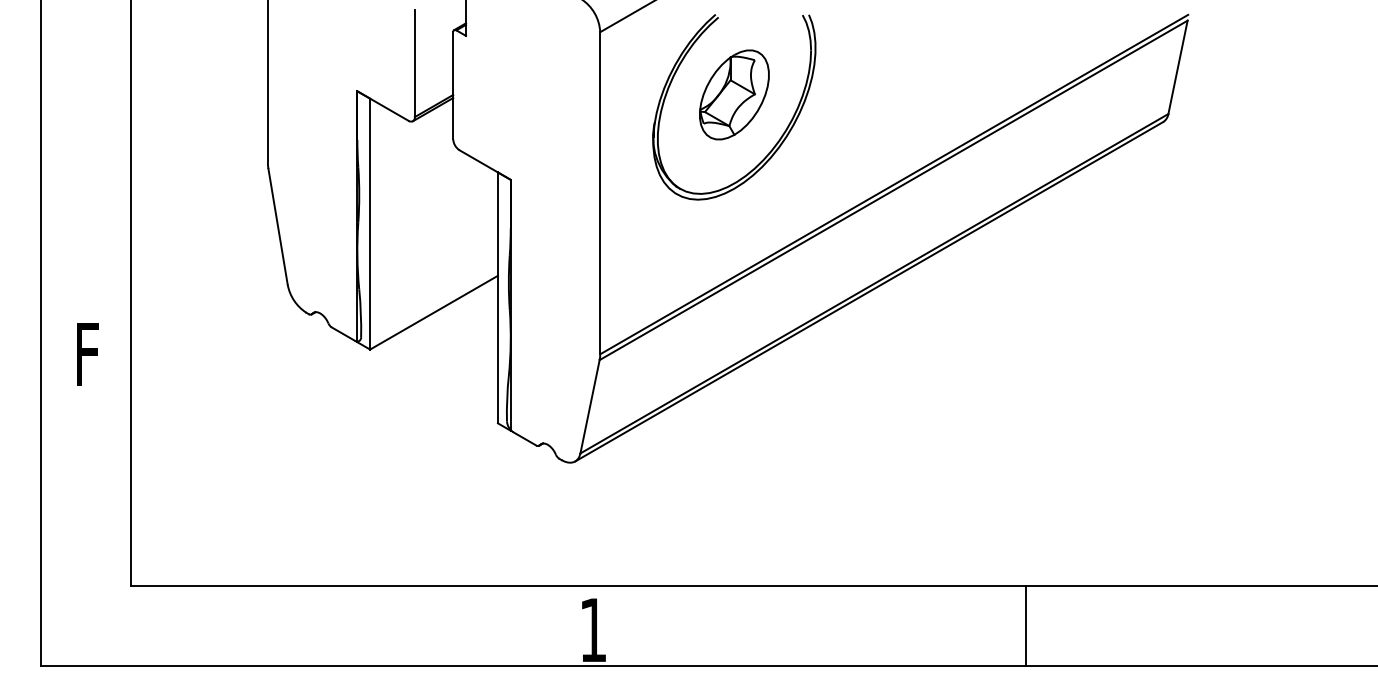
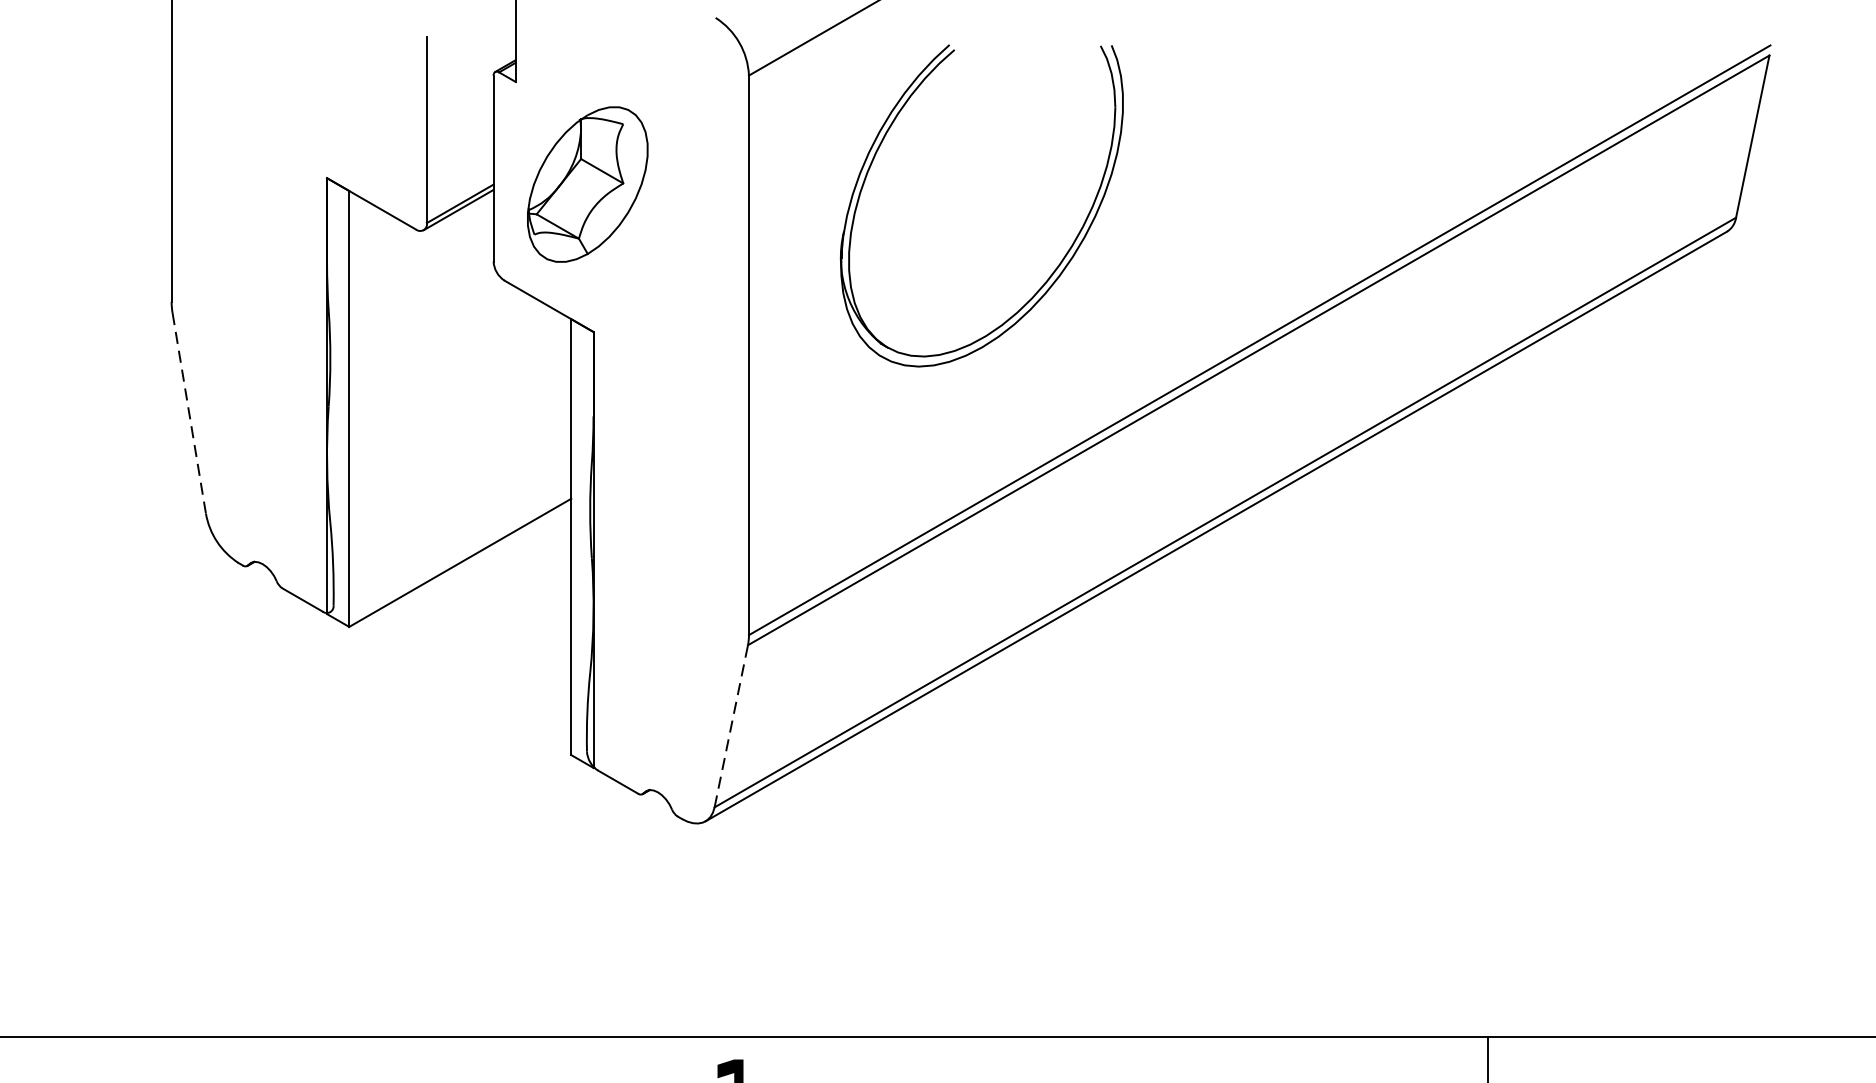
part: (734, 94) -> (587, 183), moved
line: (278, 226) -> (190, 413), solid -> dashed
line: (590, 406) -> (732, 725), solid -> dashed

